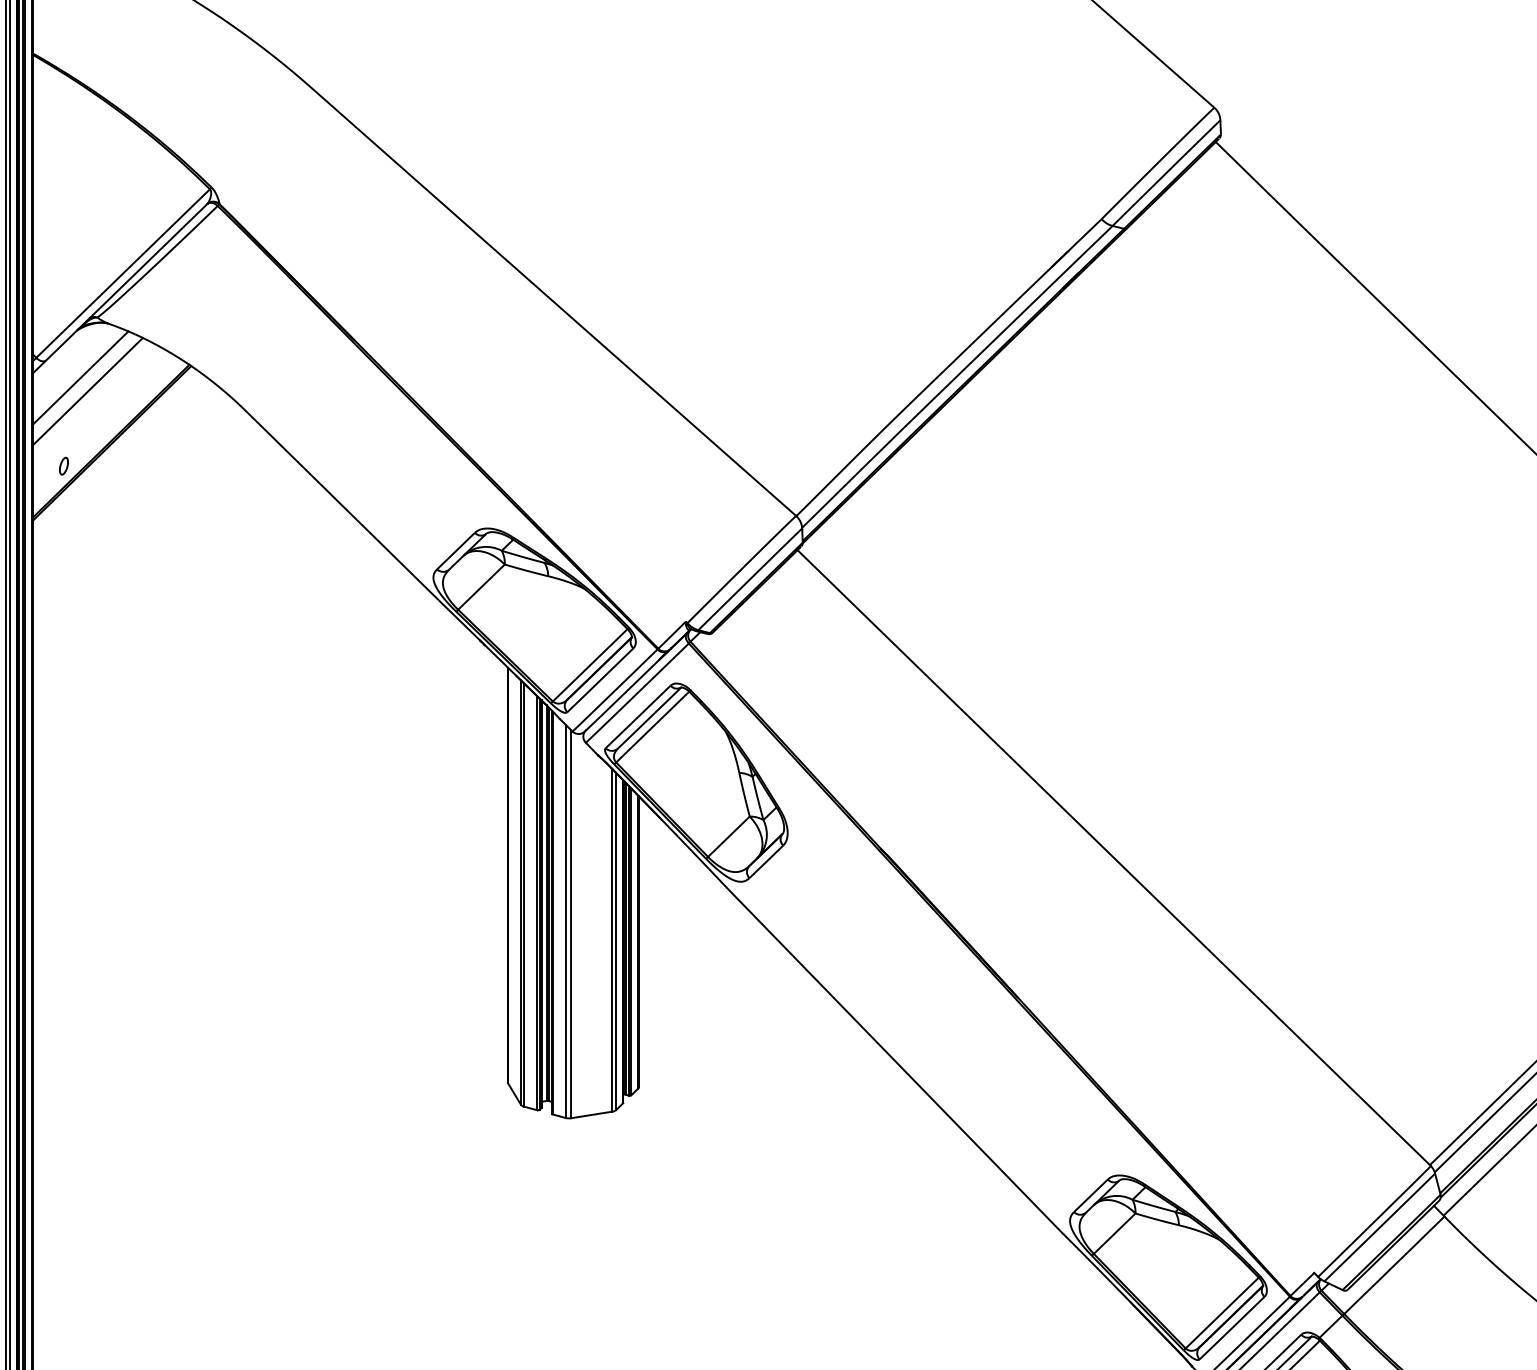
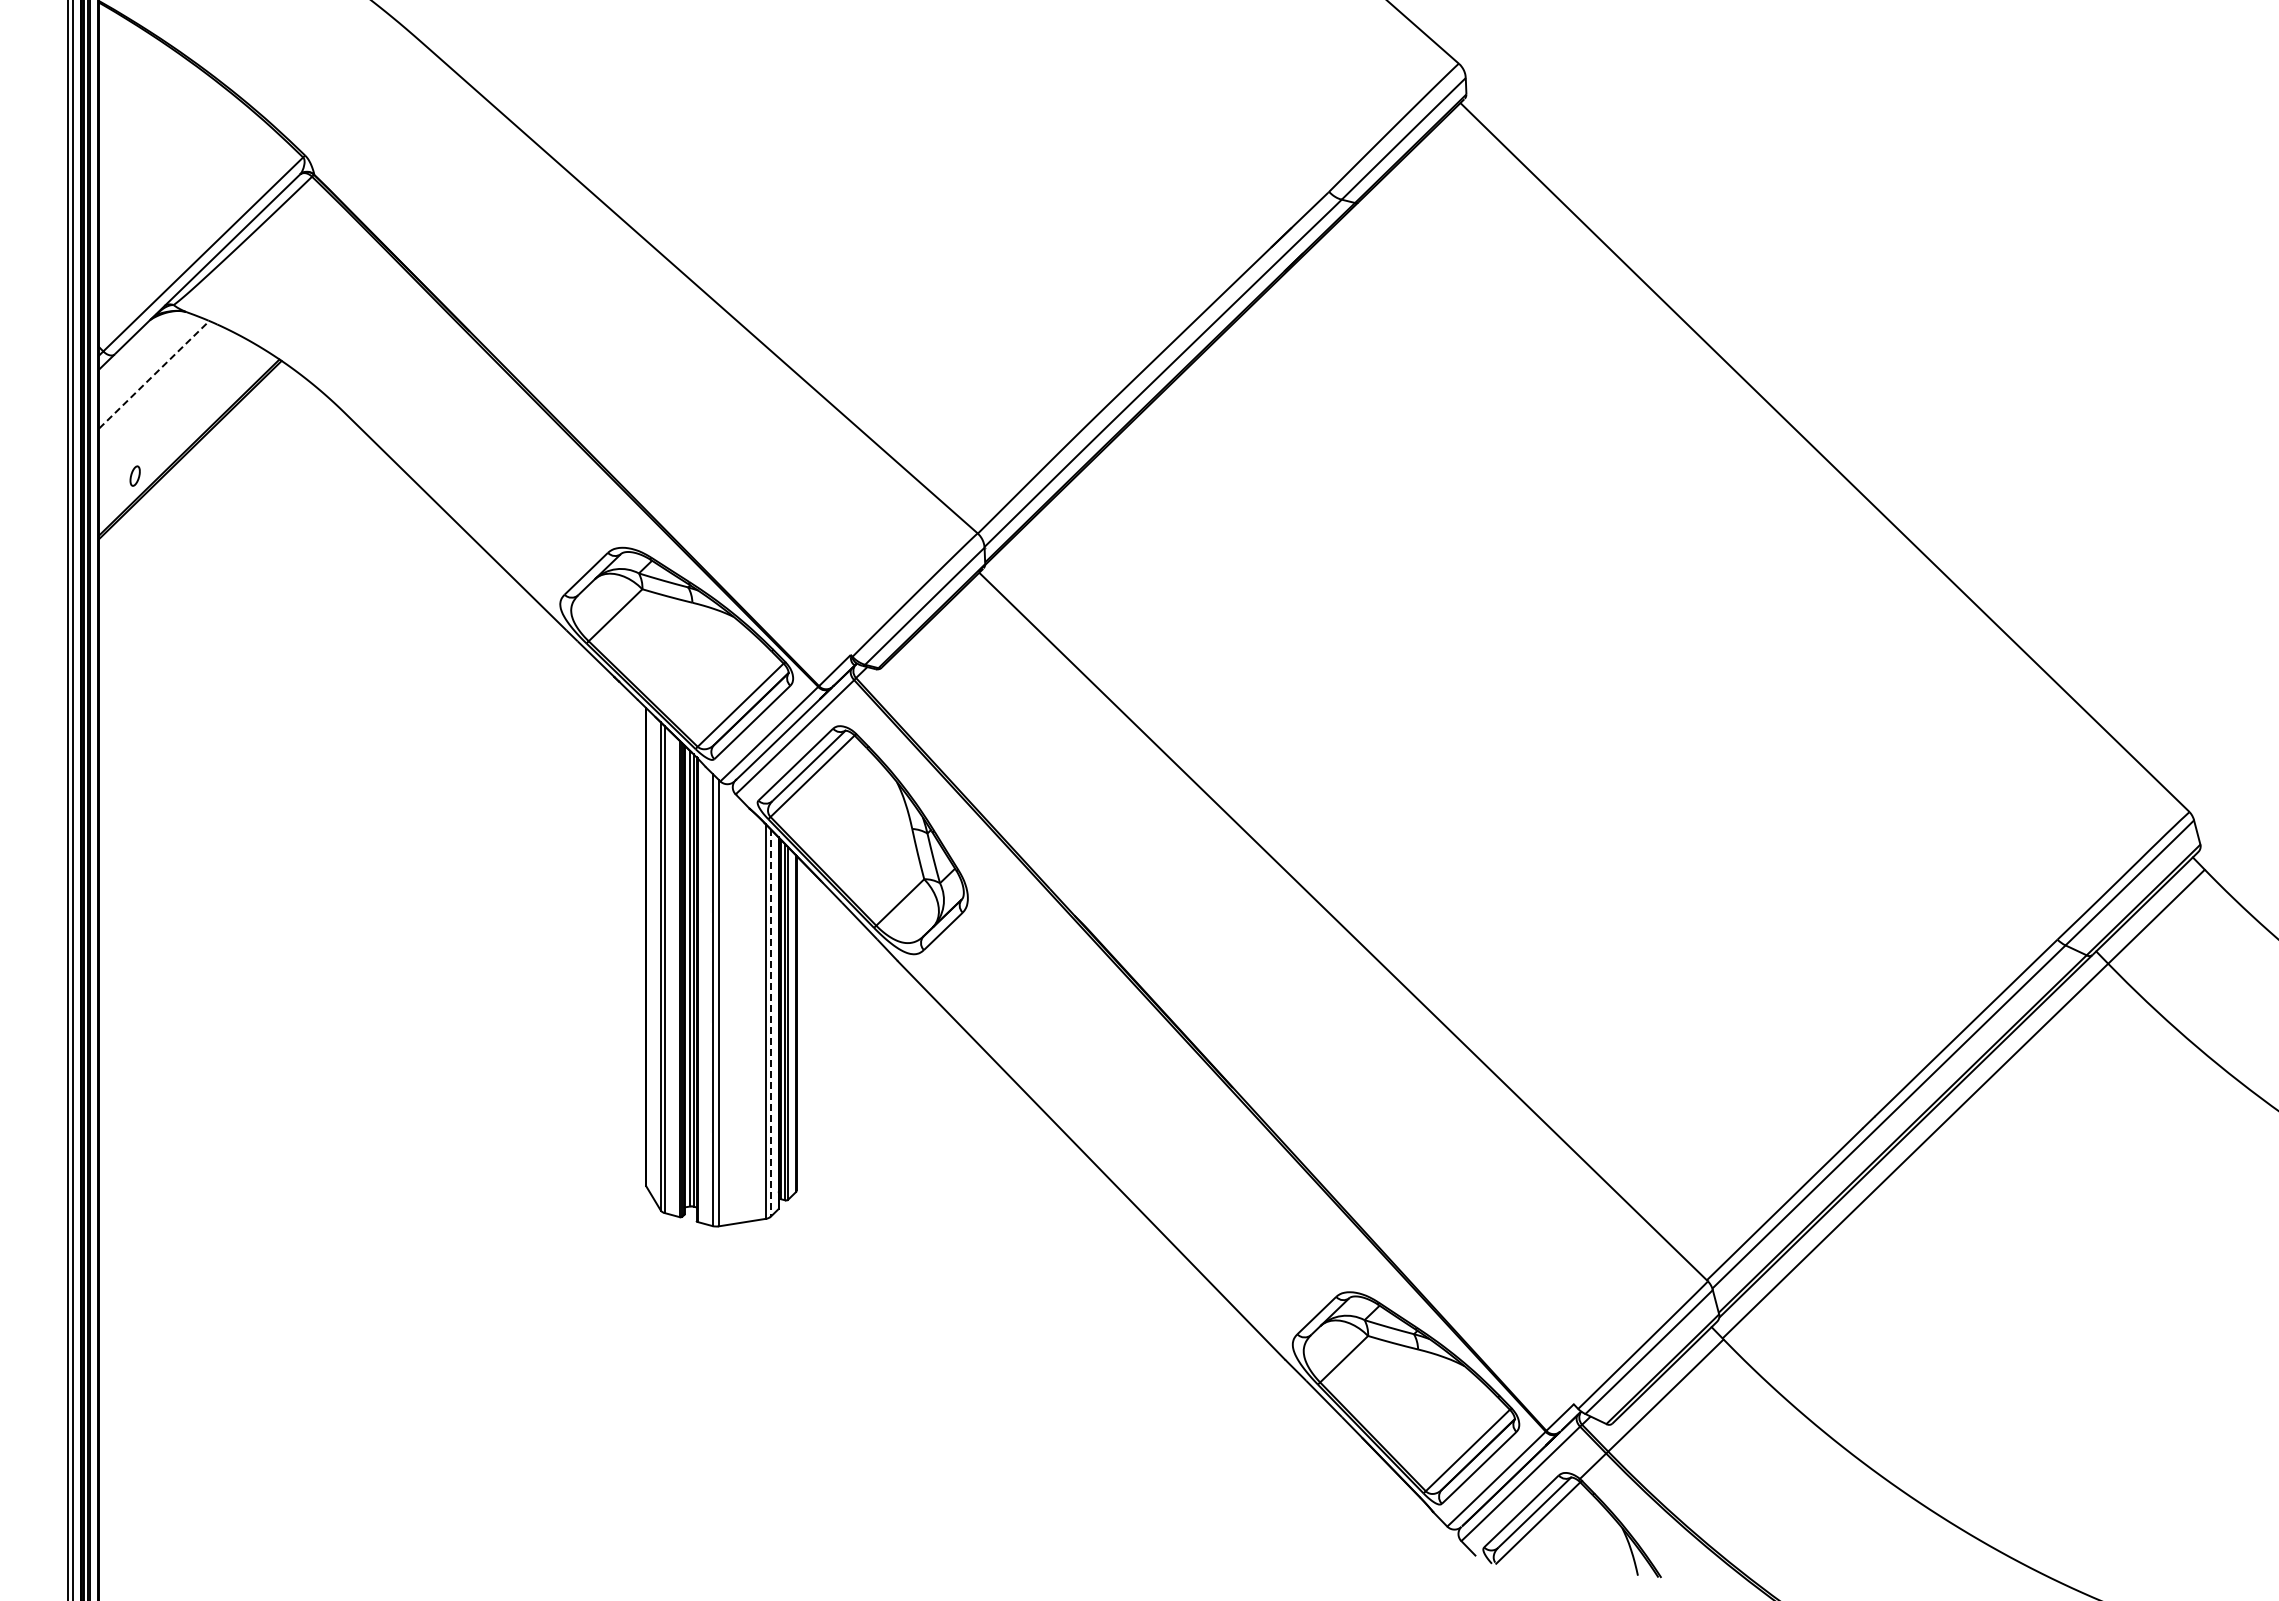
line: (80, 377) -> (154, 374), solid -> dashed
line: (87, 391) -> (162, 390), removed
line: (616, 941) -> (770, 1023), solid -> dashed

